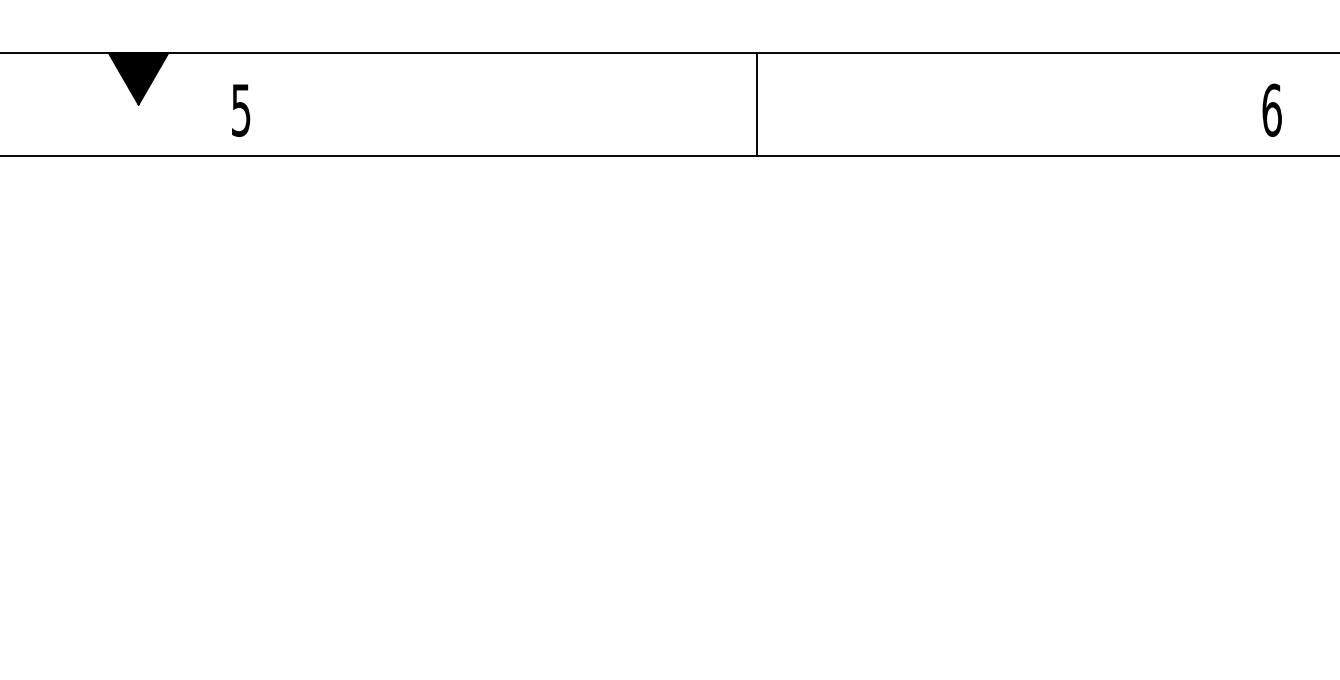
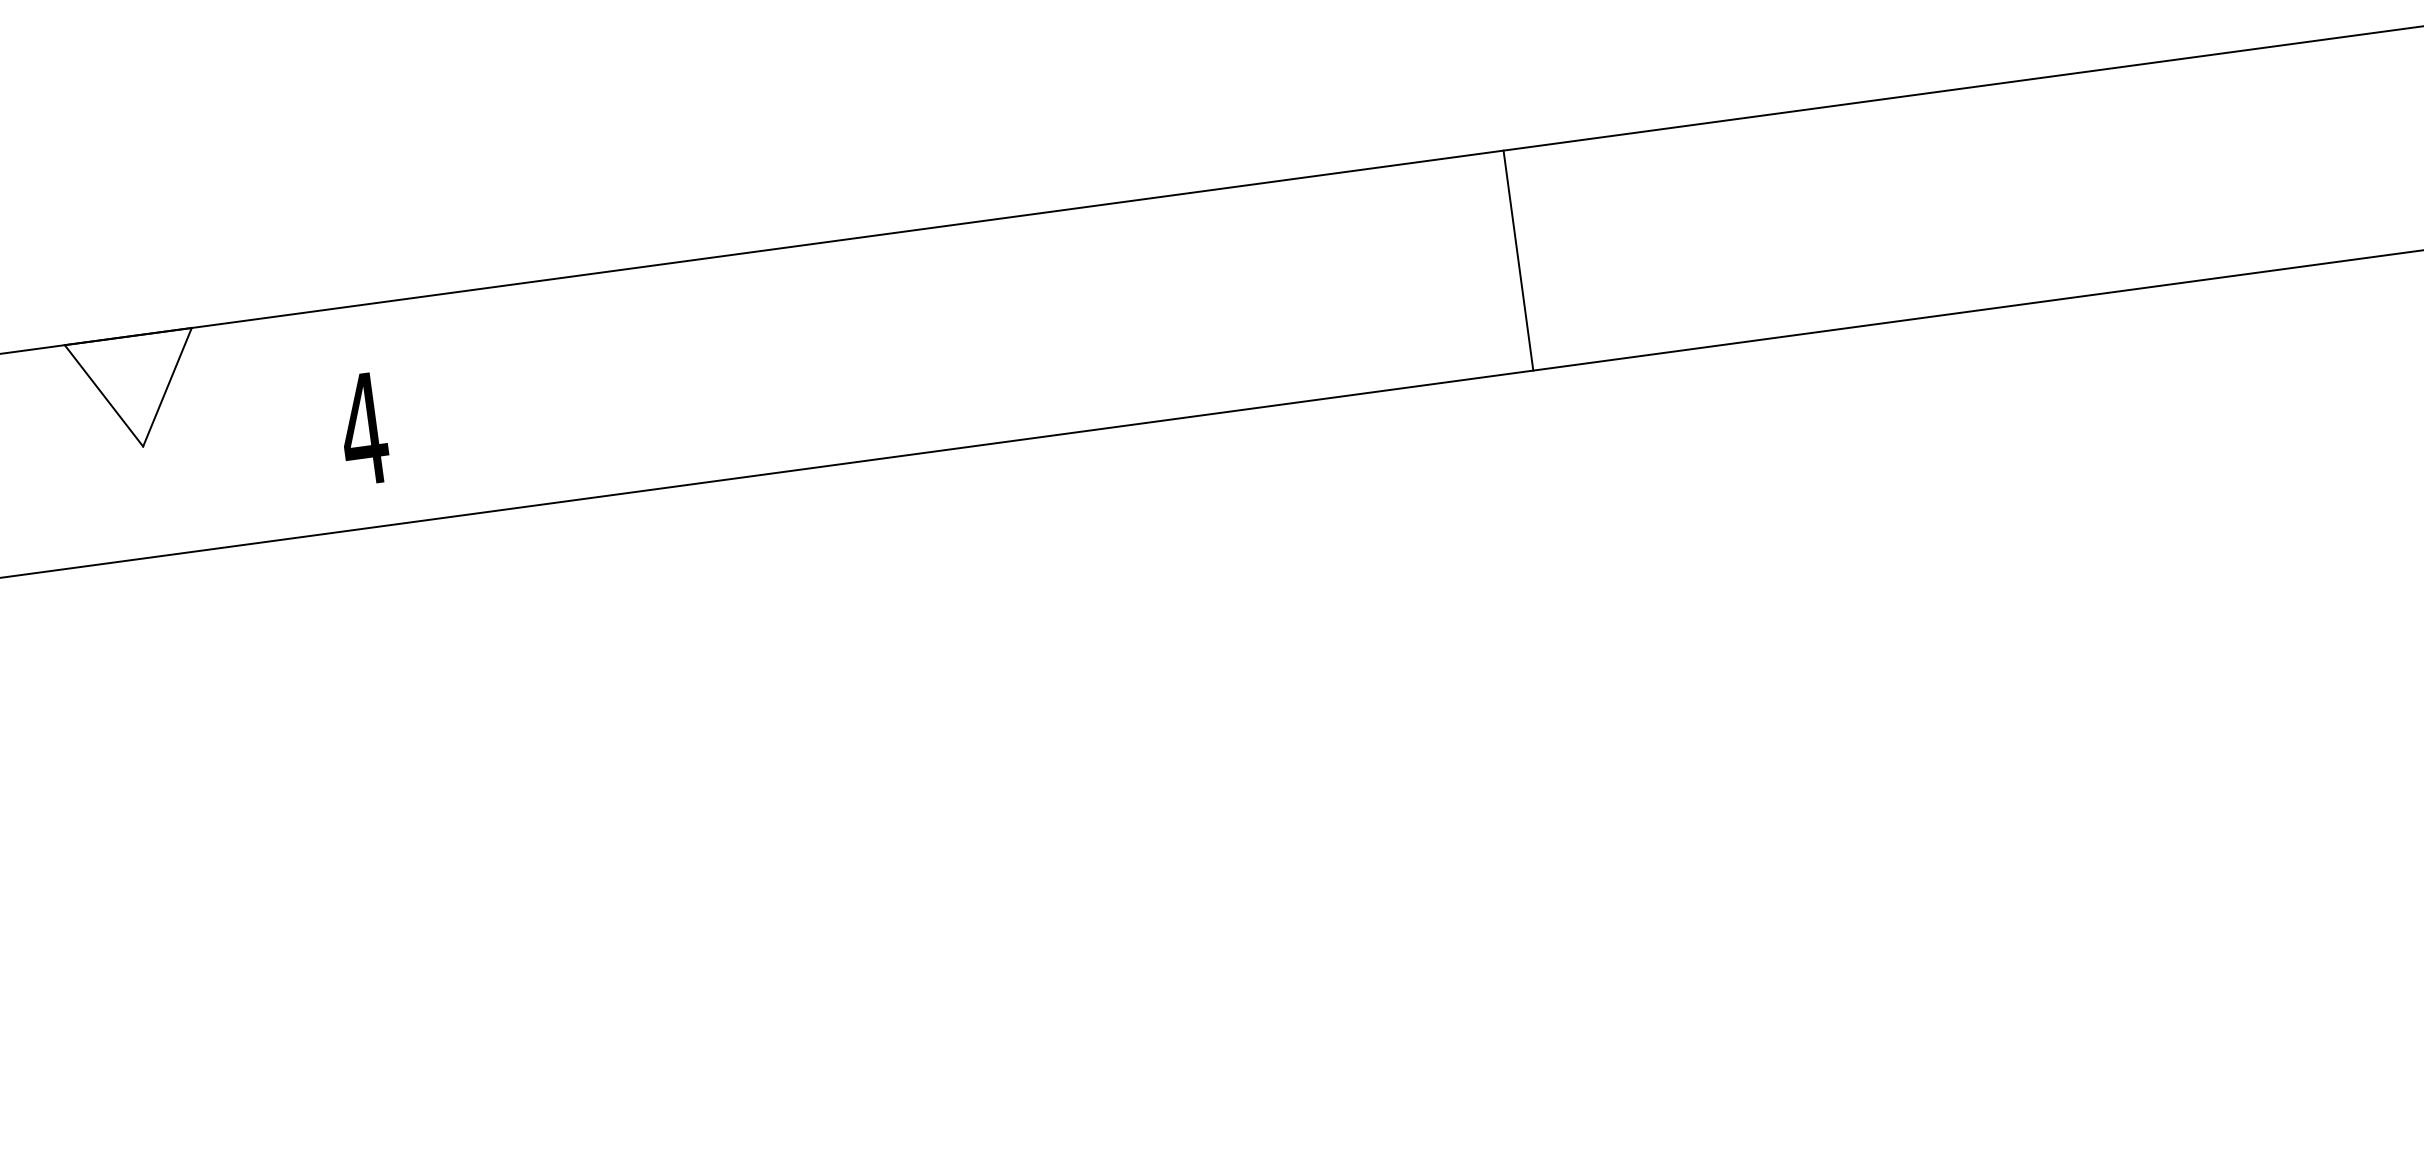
fill: (138, 78) -> (135, 390), removed
line: (757, 104) -> (1519, 260), moved
text: (241, 110) -> (364, 429), 5 -> 4

